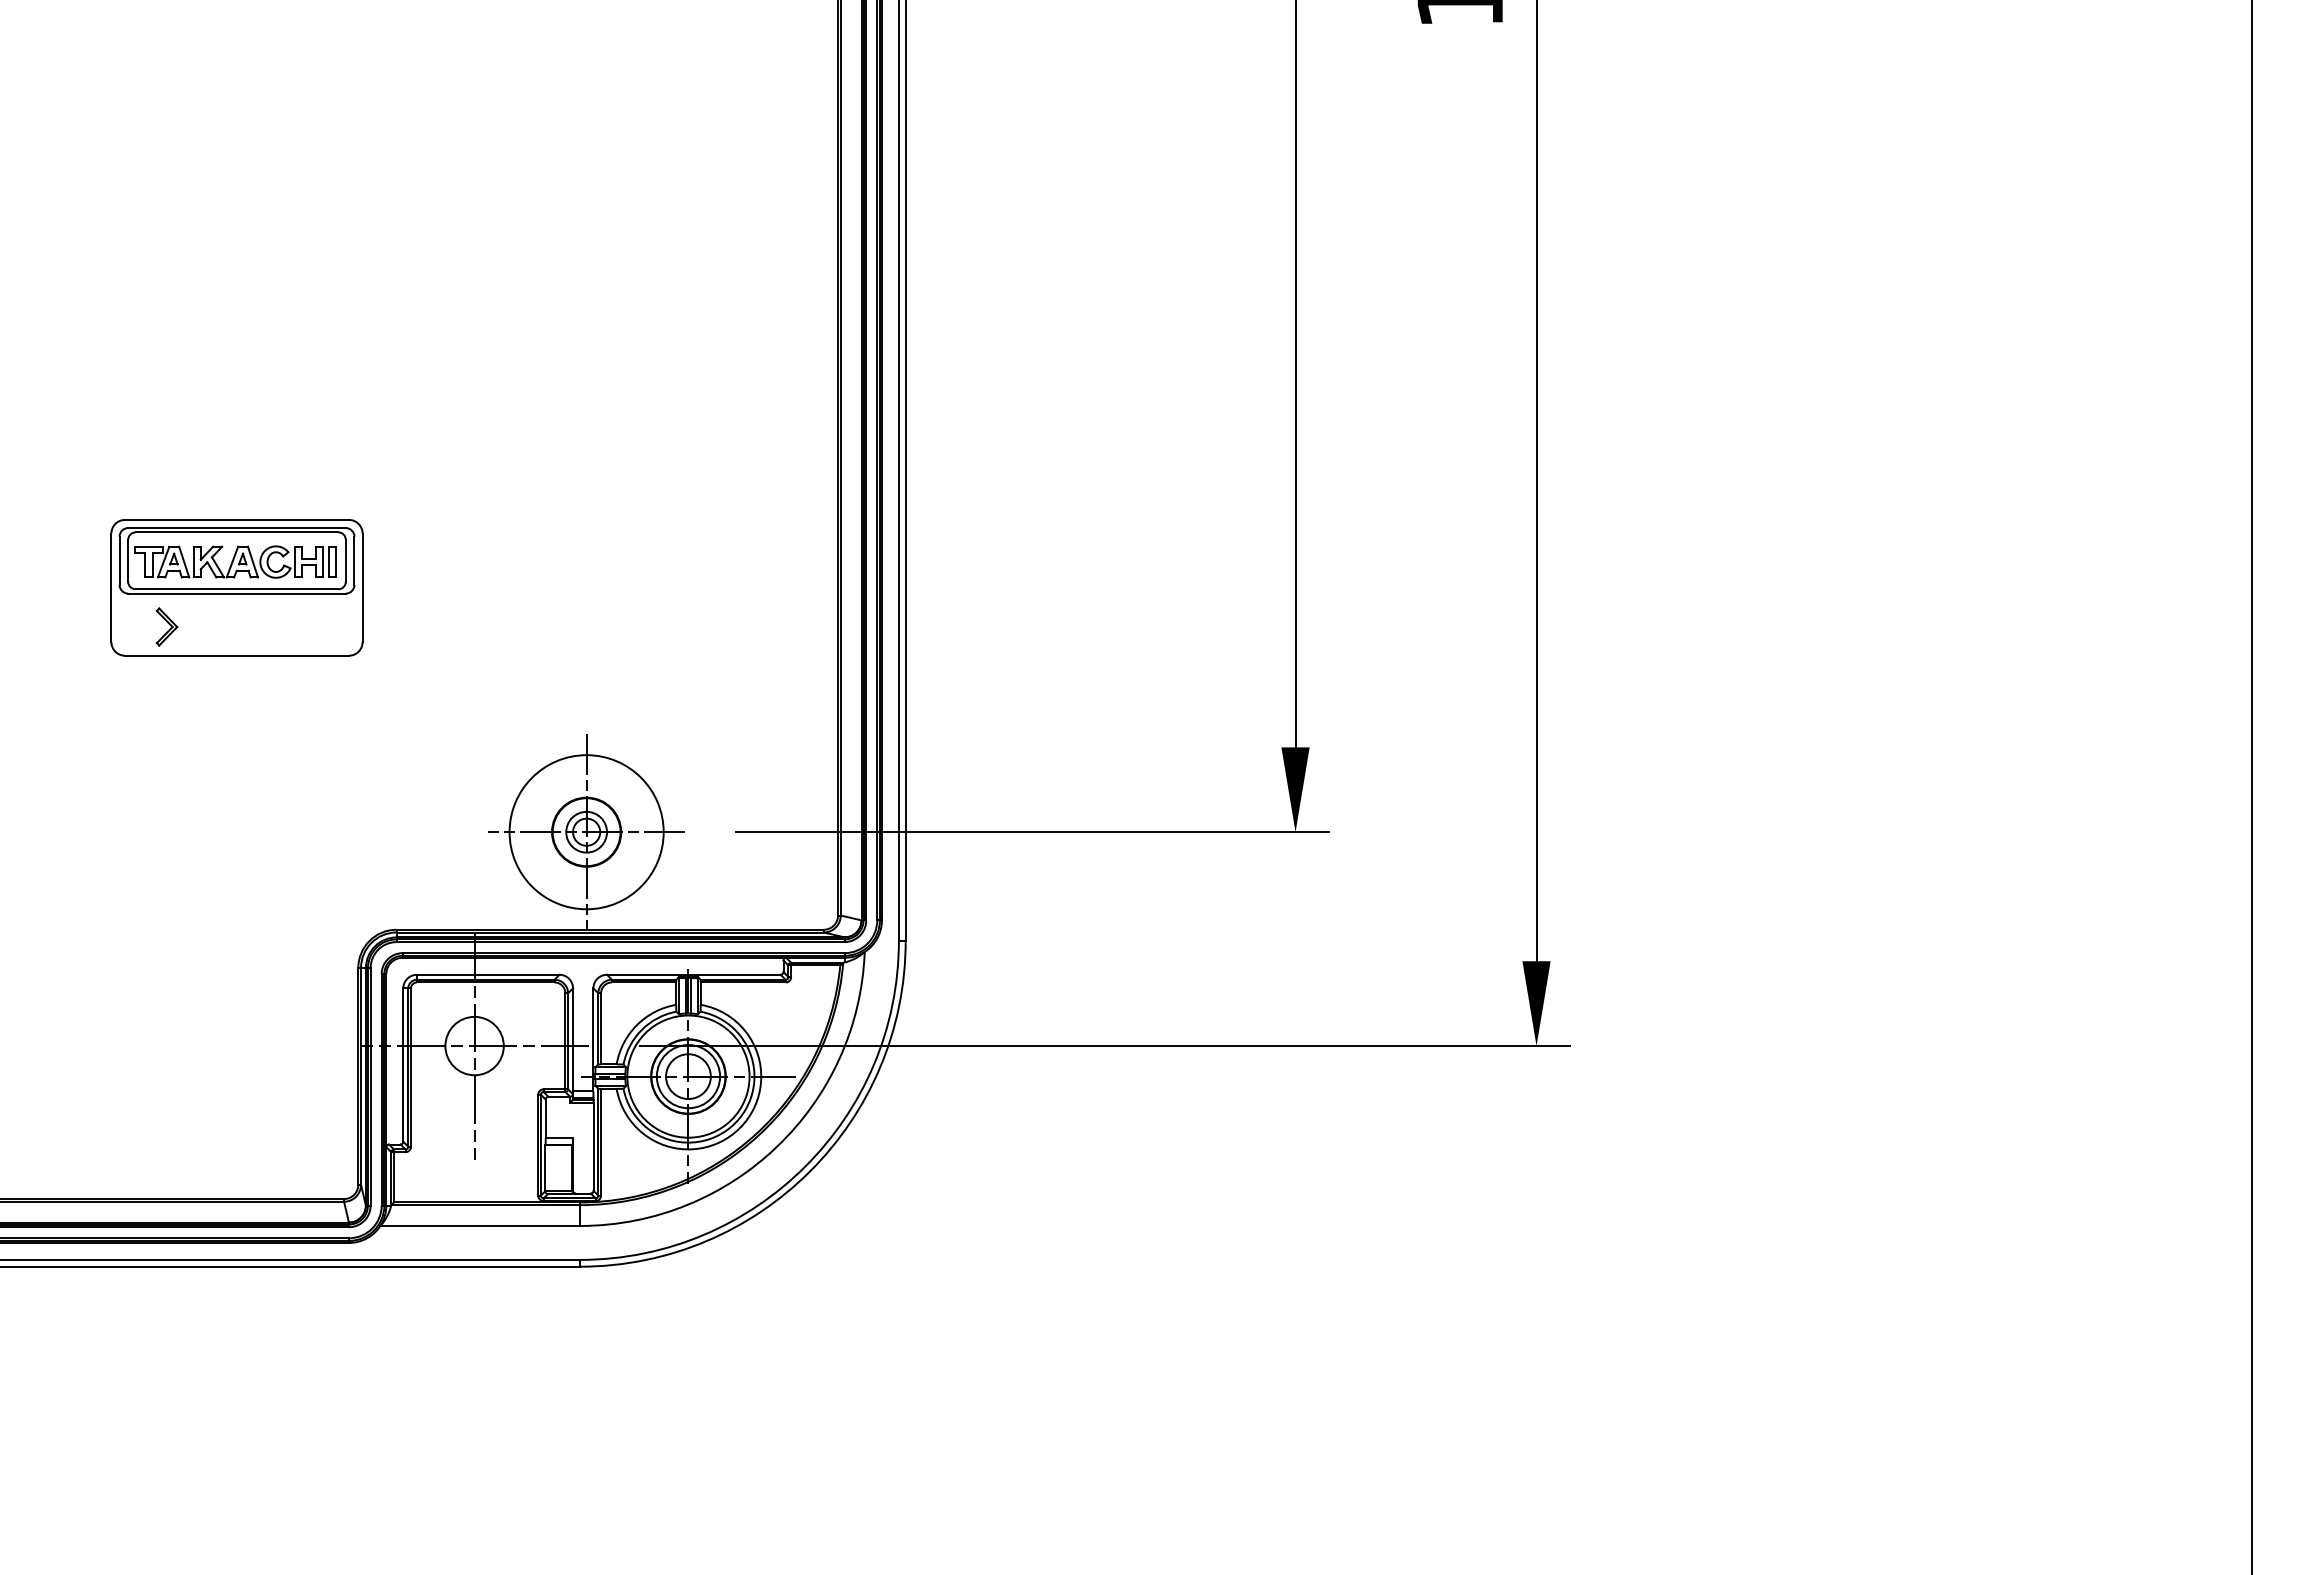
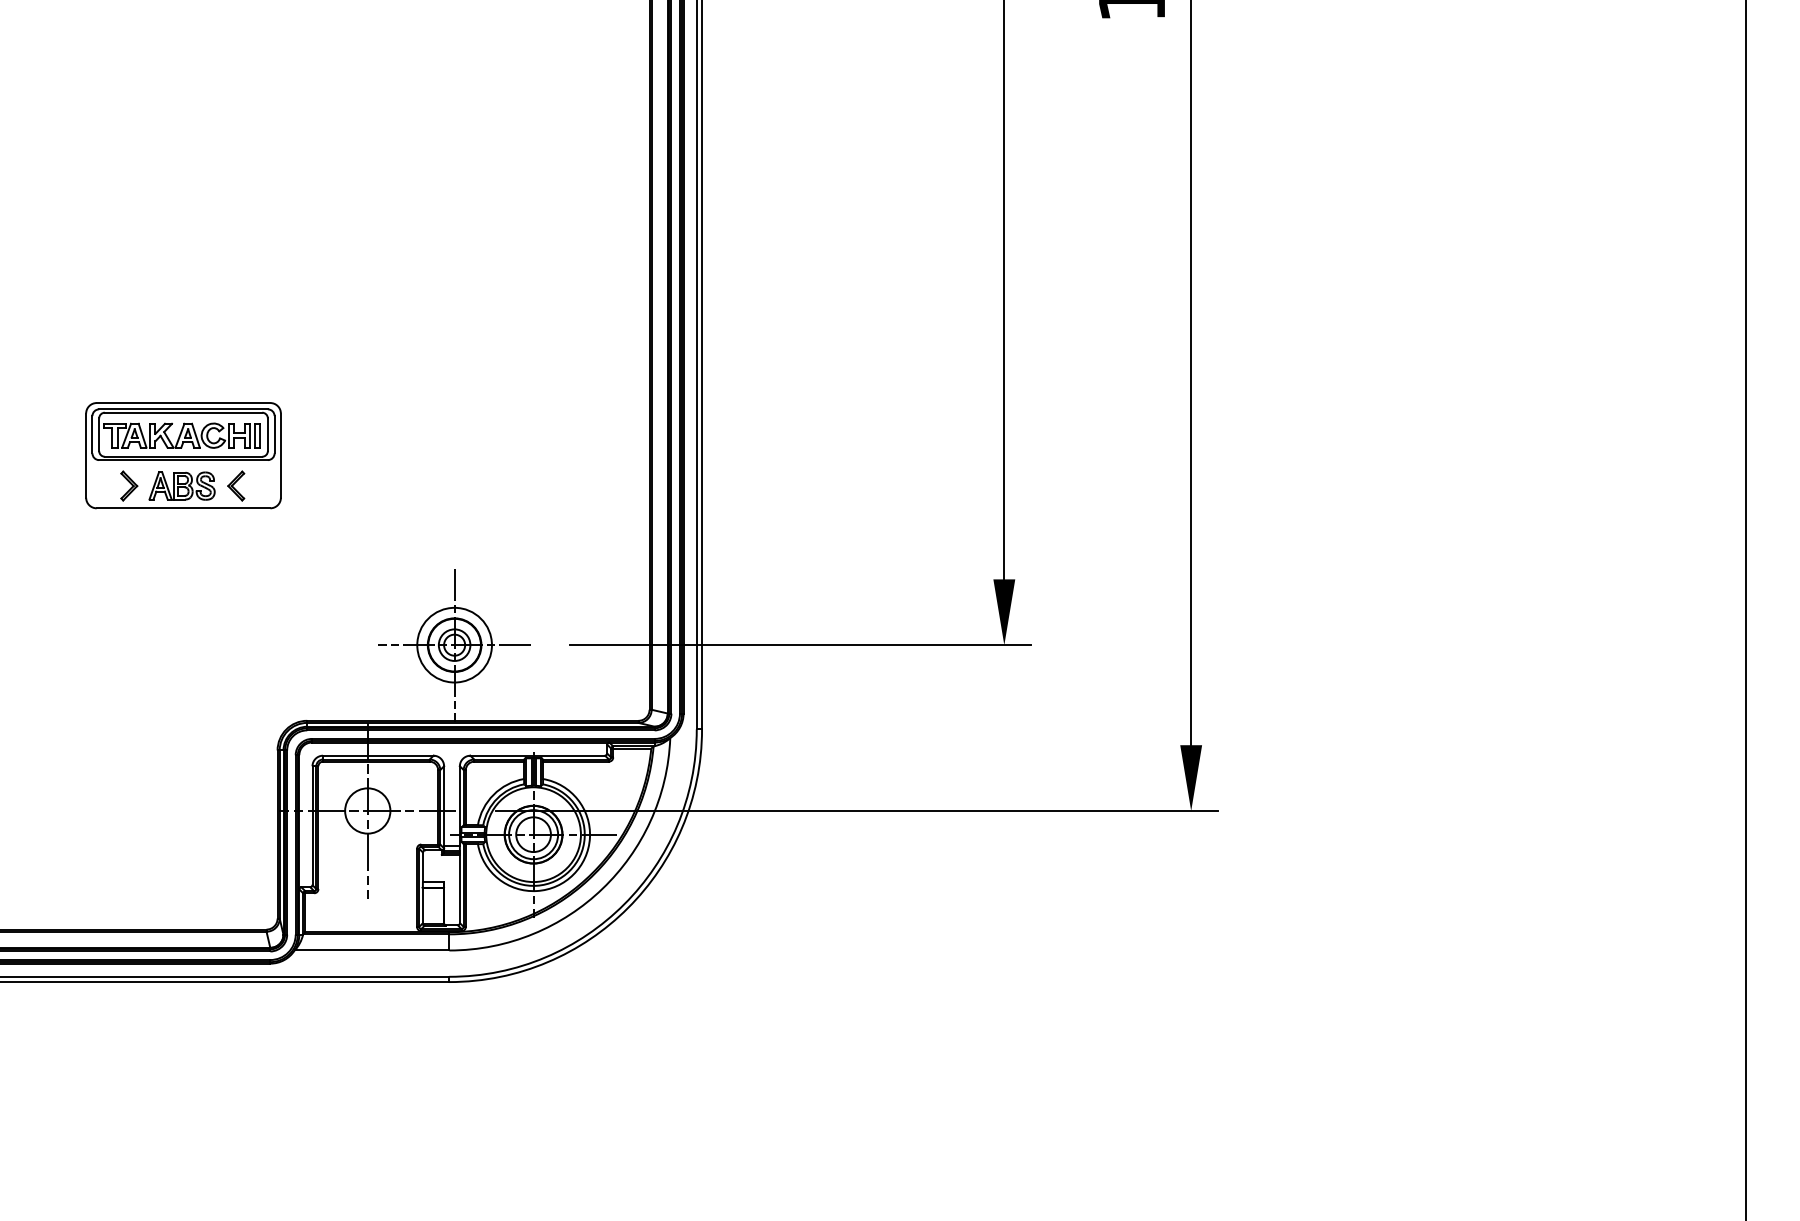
part: (235, 626) -> (182, 485), added
part: (304, 626) -> (235, 485), added
circle: (586, 832) -> (454, 645), size x0.62

